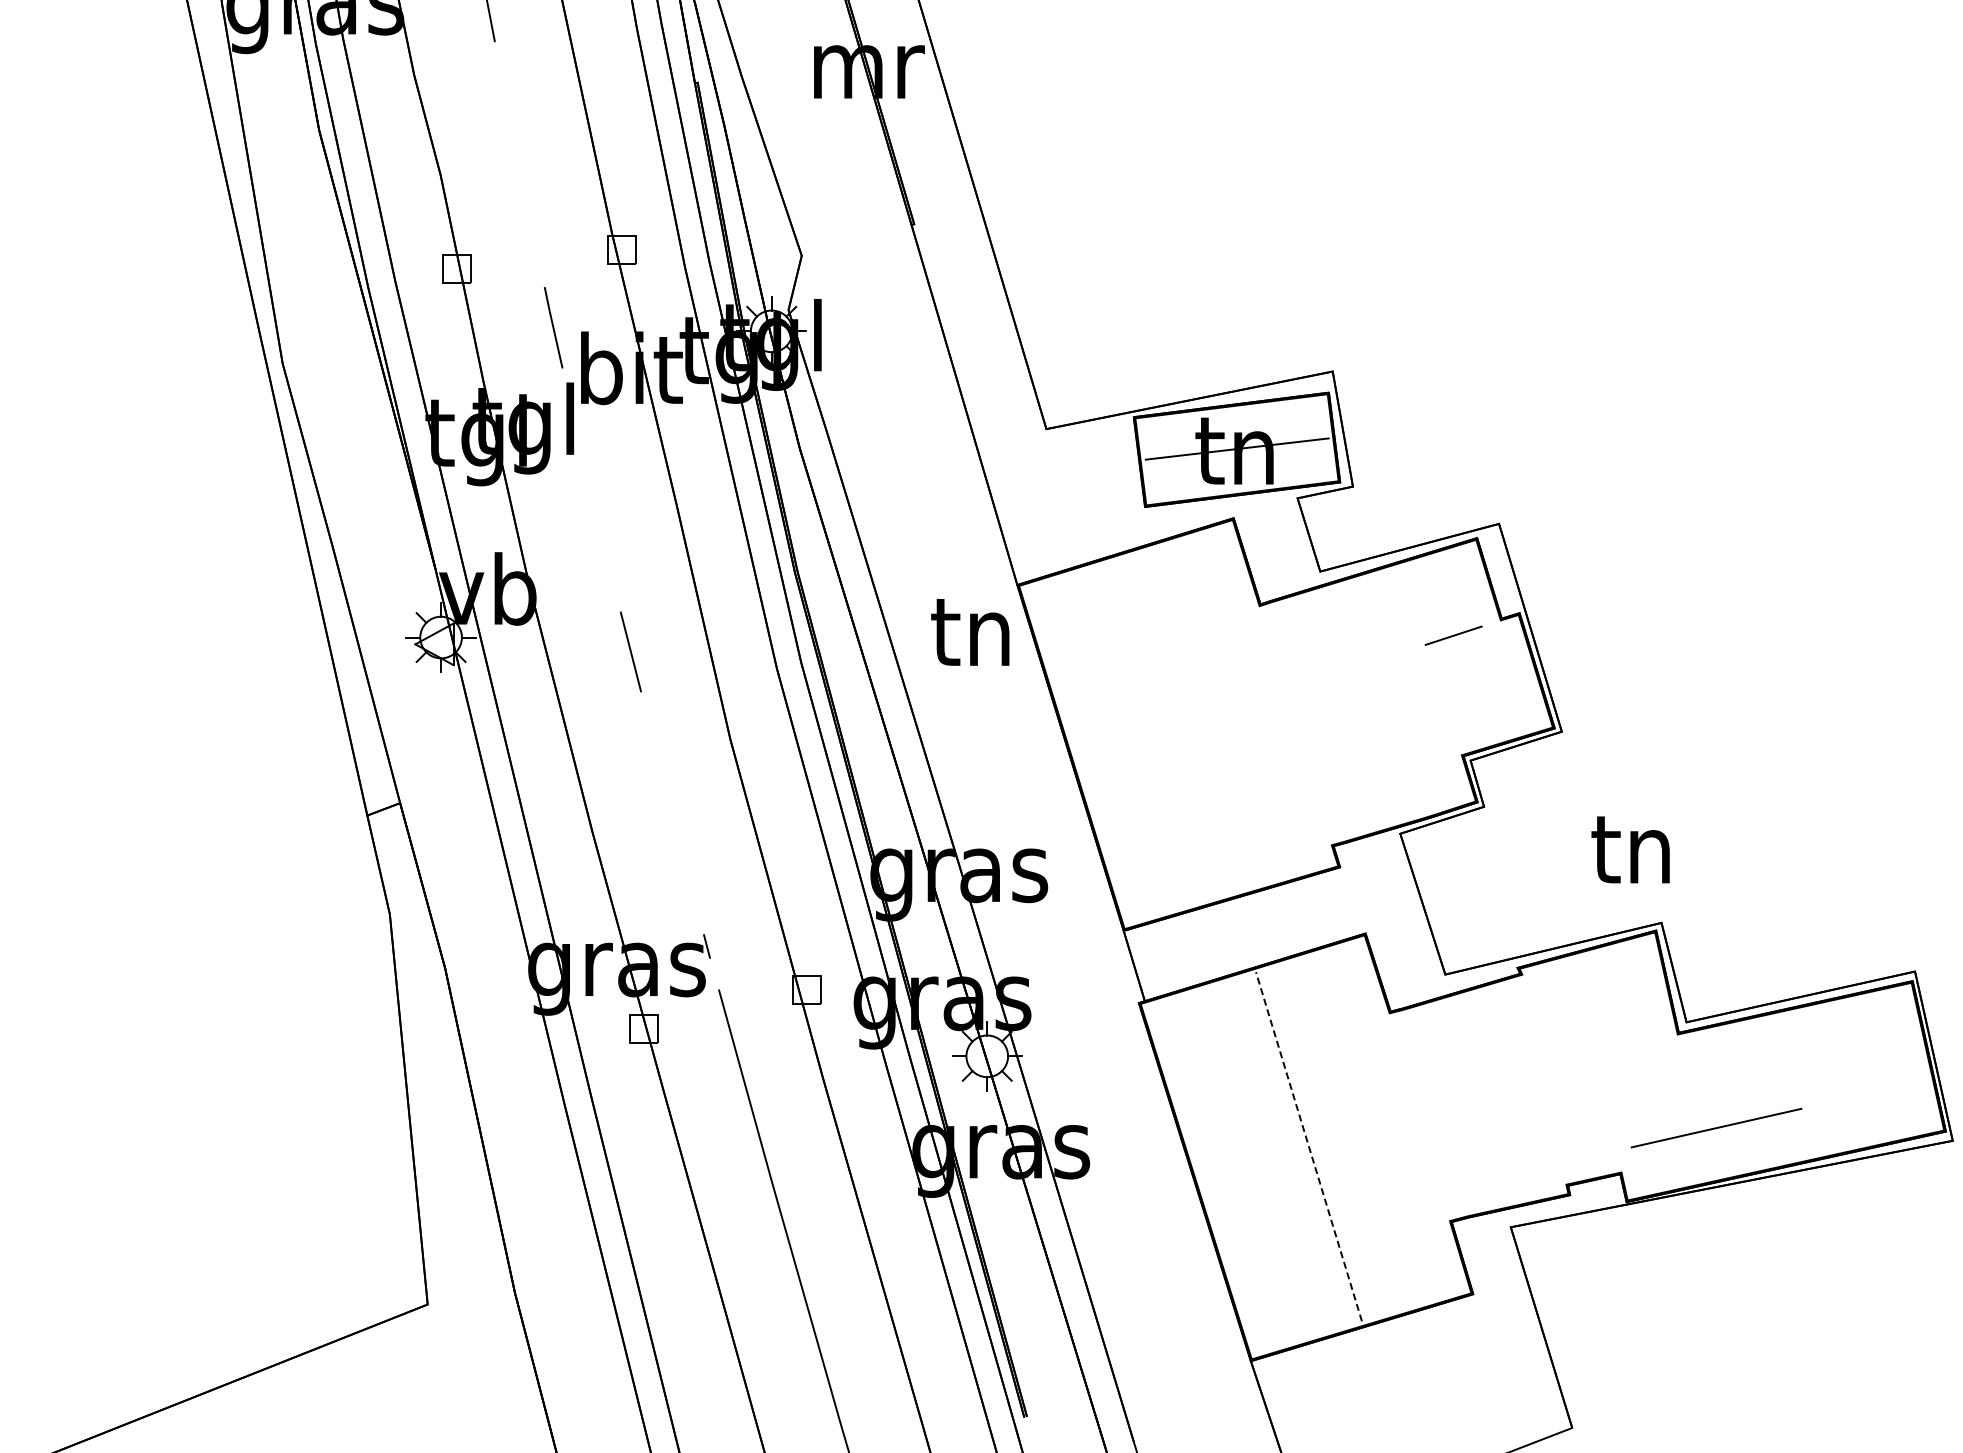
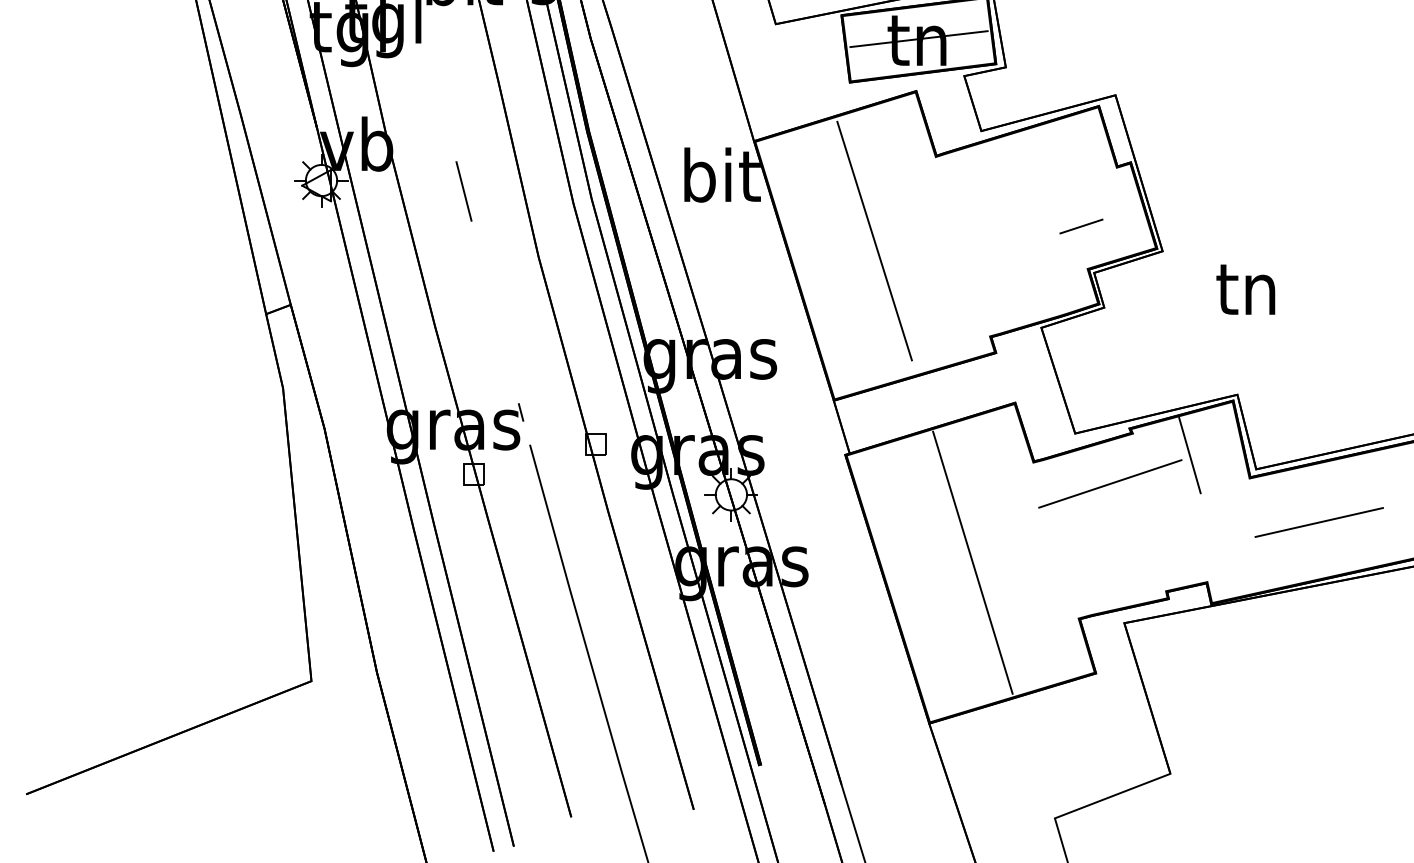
text: (975, 630) -> (722, 175), tn -> bit
line: (1453, 635) -> (1081, 226), moved
line: (1177, 718) -> (874, 241), added
text: (1630, 849) -> (1245, 289), moved
line: (1597, 1003) -> (1189, 455), added
line: (1491, 1041) -> (1109, 483), added
line: (1716, 1127) -> (1319, 522), moved
line: (1308, 1146) -> (972, 562), dashed -> solid

